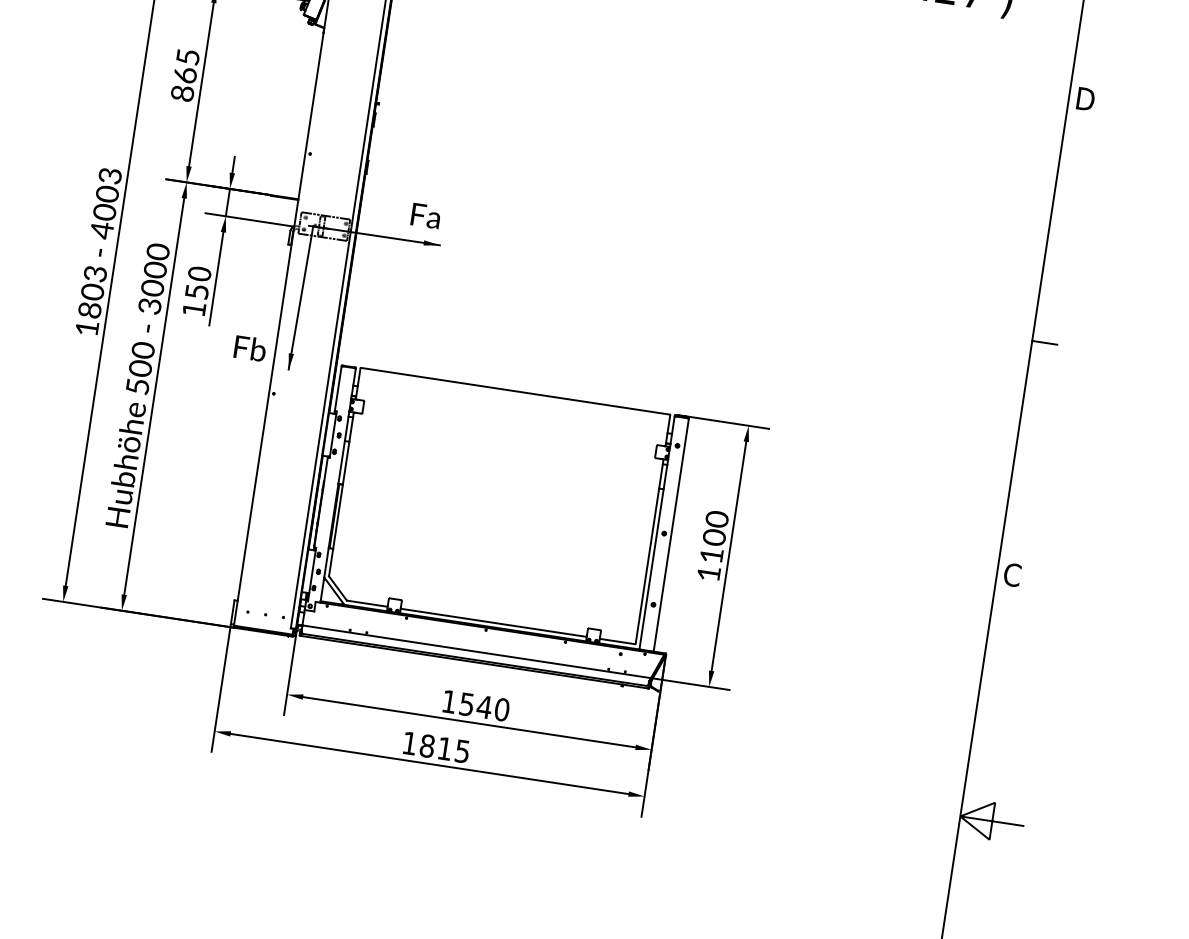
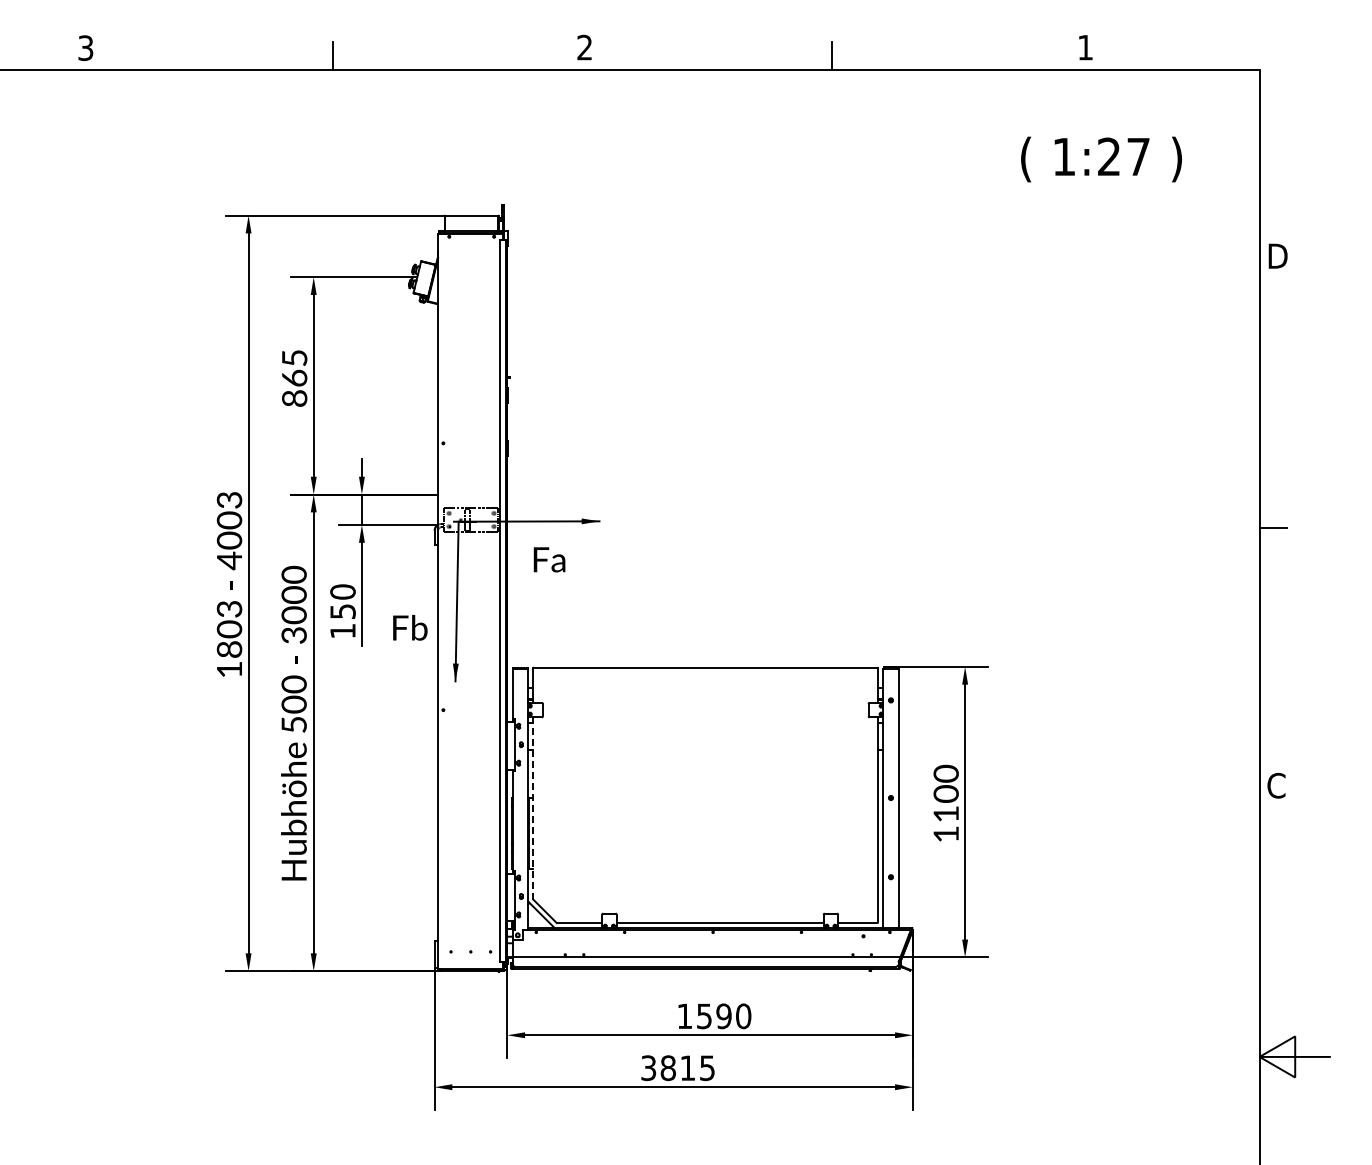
text: (425, 215) -> (549, 559), moved
text: (250, 348) -> (410, 627), moved
line: (341, 495) -> (533, 809), solid -> dashed
text: (484, 707) -> (723, 1016), 1540 -> 1590
text: (409, 743) -> (648, 1068), 1815 -> 3815

